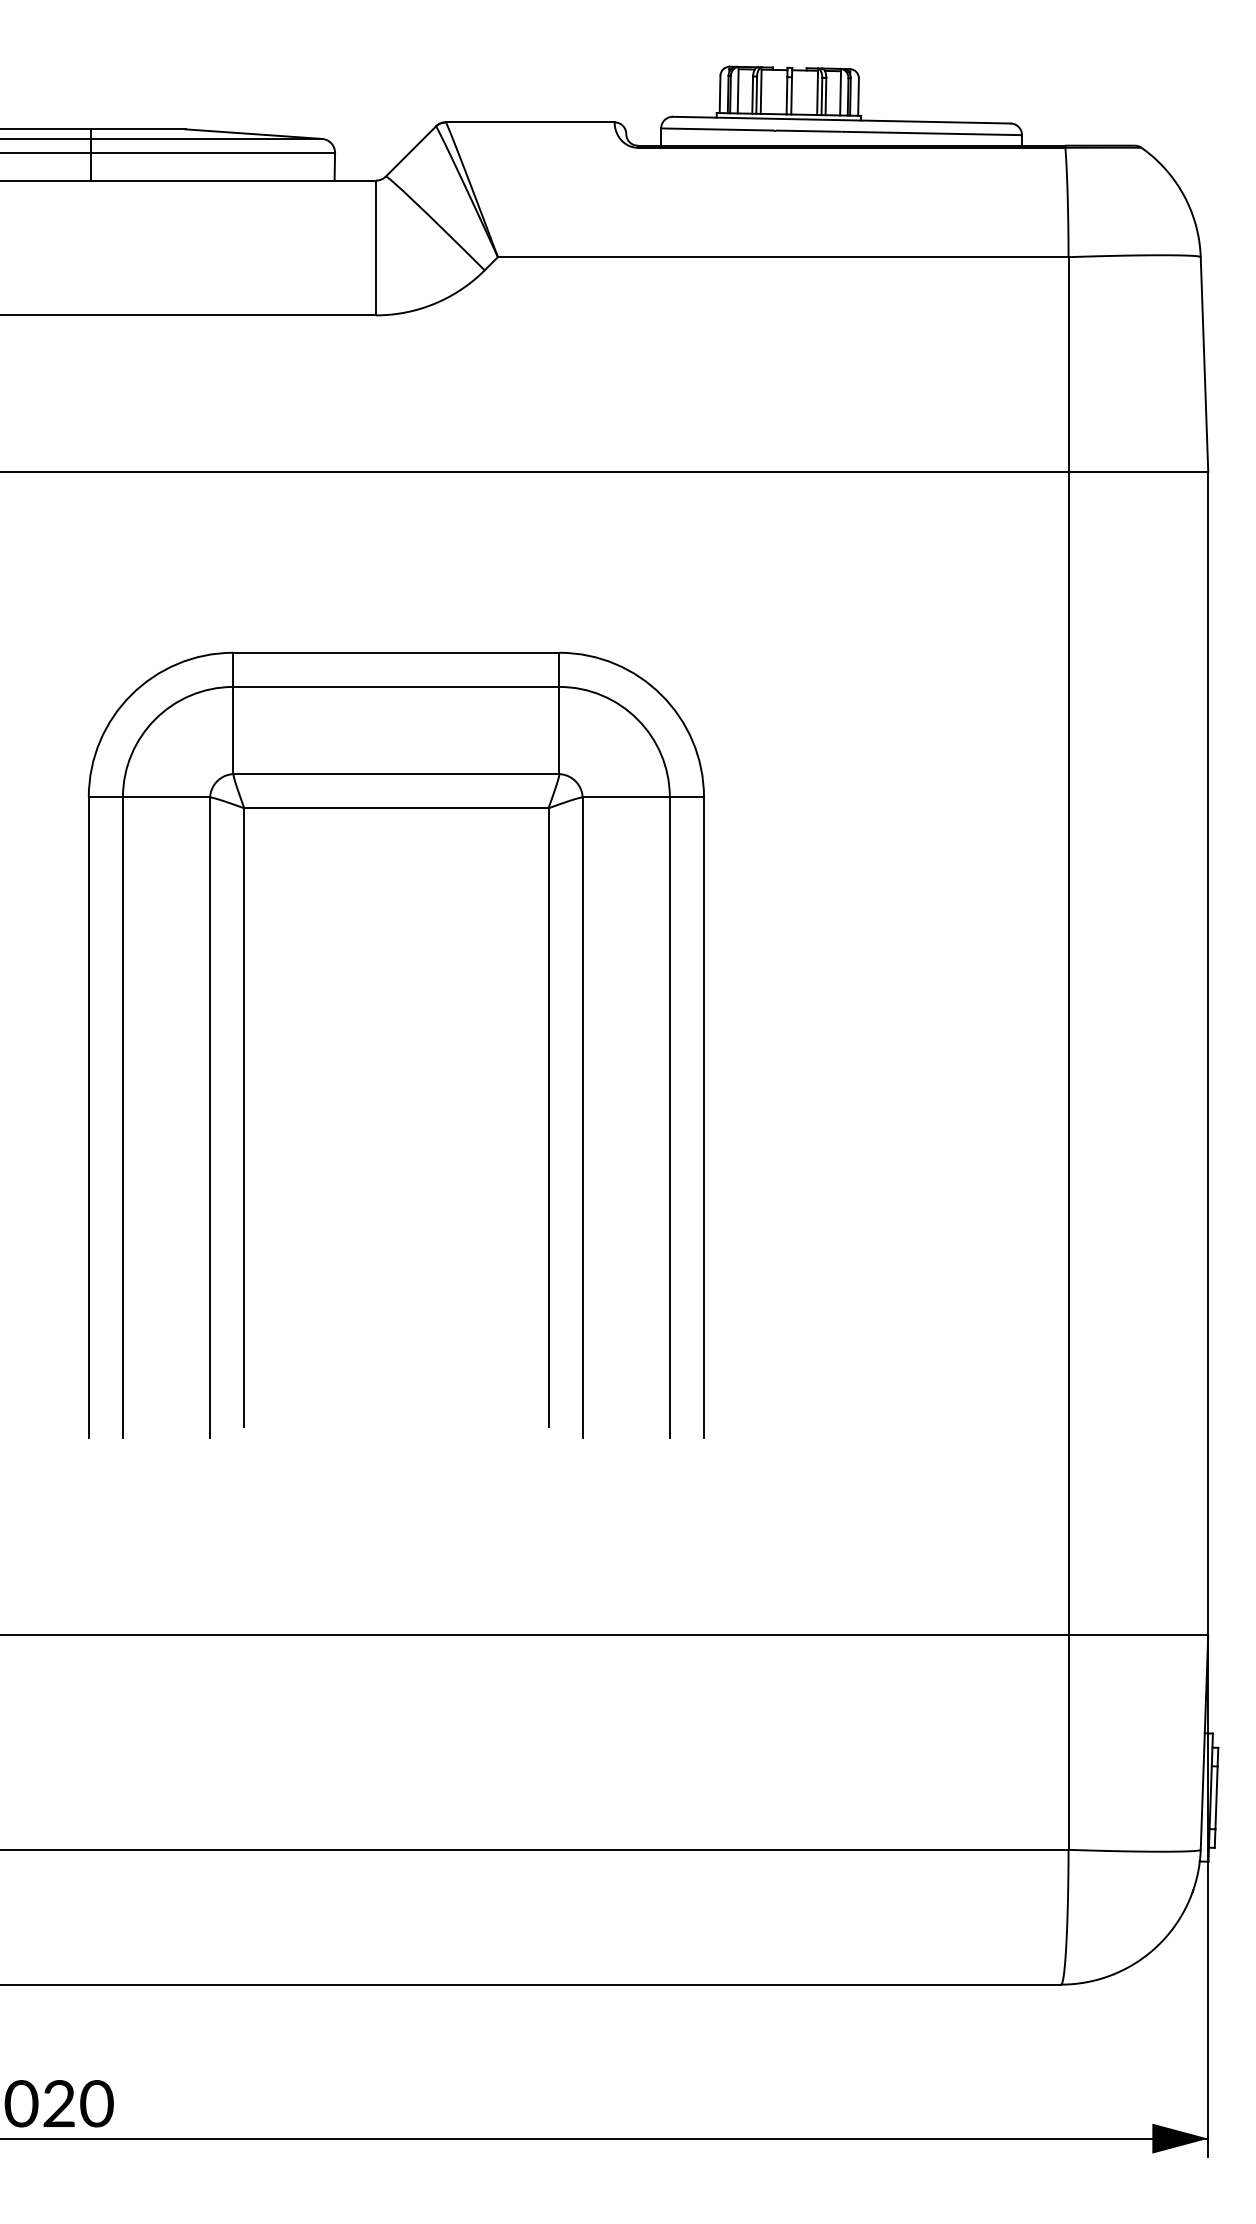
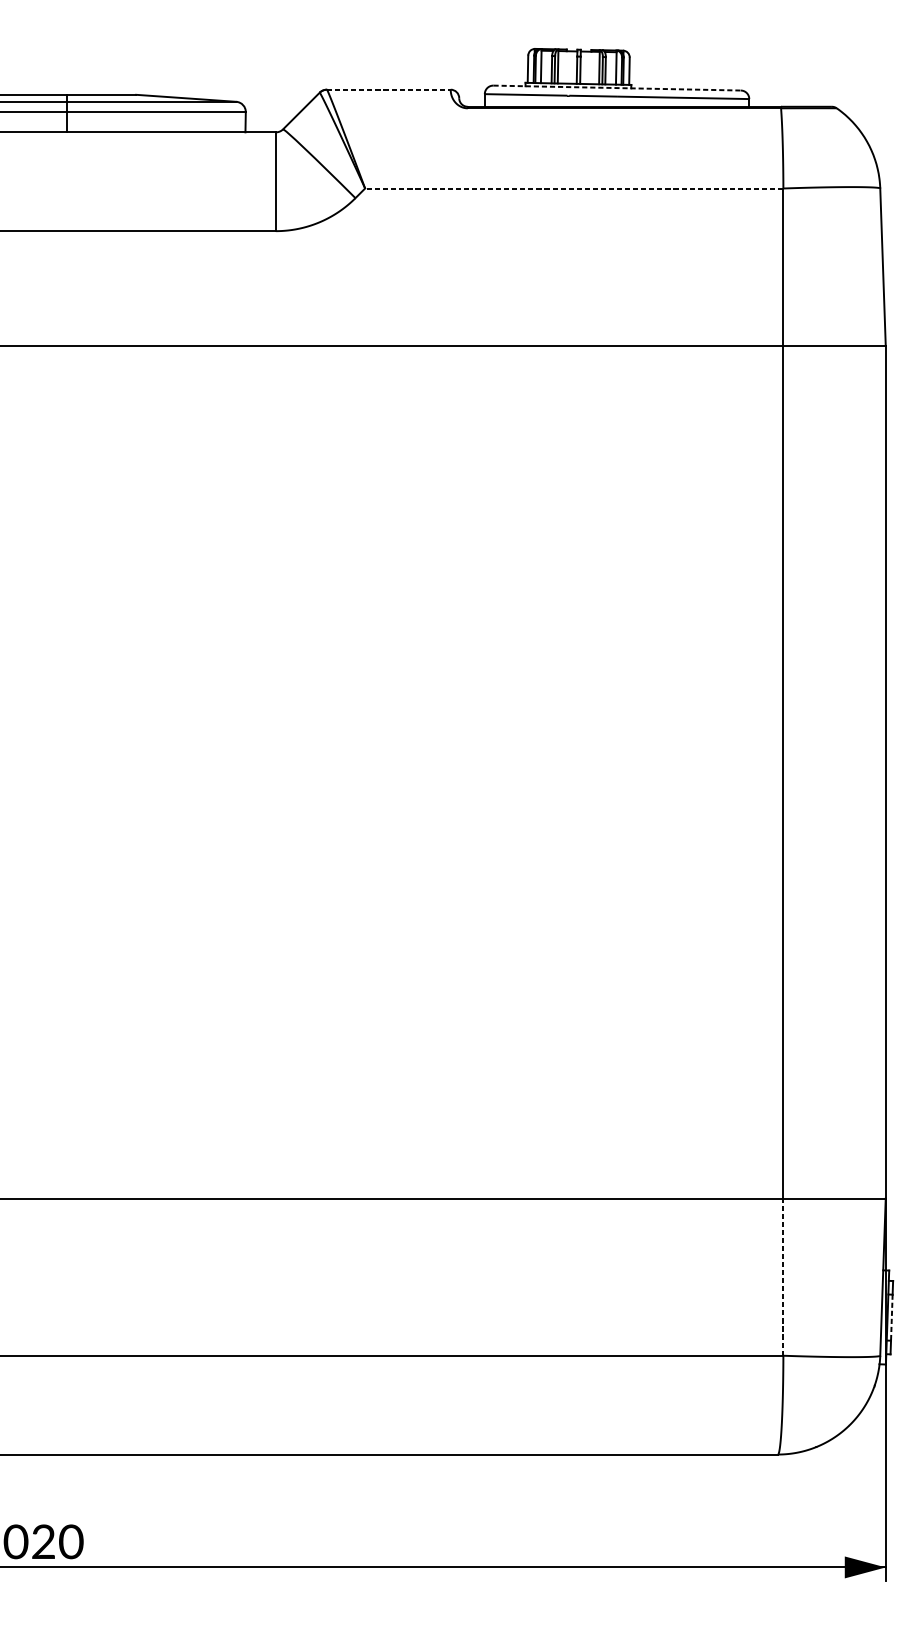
line: (841, 120) -> (616, 88), solid -> dashed
line: (530, 122) -> (389, 89), solid -> dashed
line: (782, 257) -> (573, 188), solid -> dashed
part: (244, 1044) -> (179, 765), removed
line: (1068, 1742) -> (783, 1277), solid -> dashed
line: (1216, 1798) -> (891, 1318), solid -> dashed

